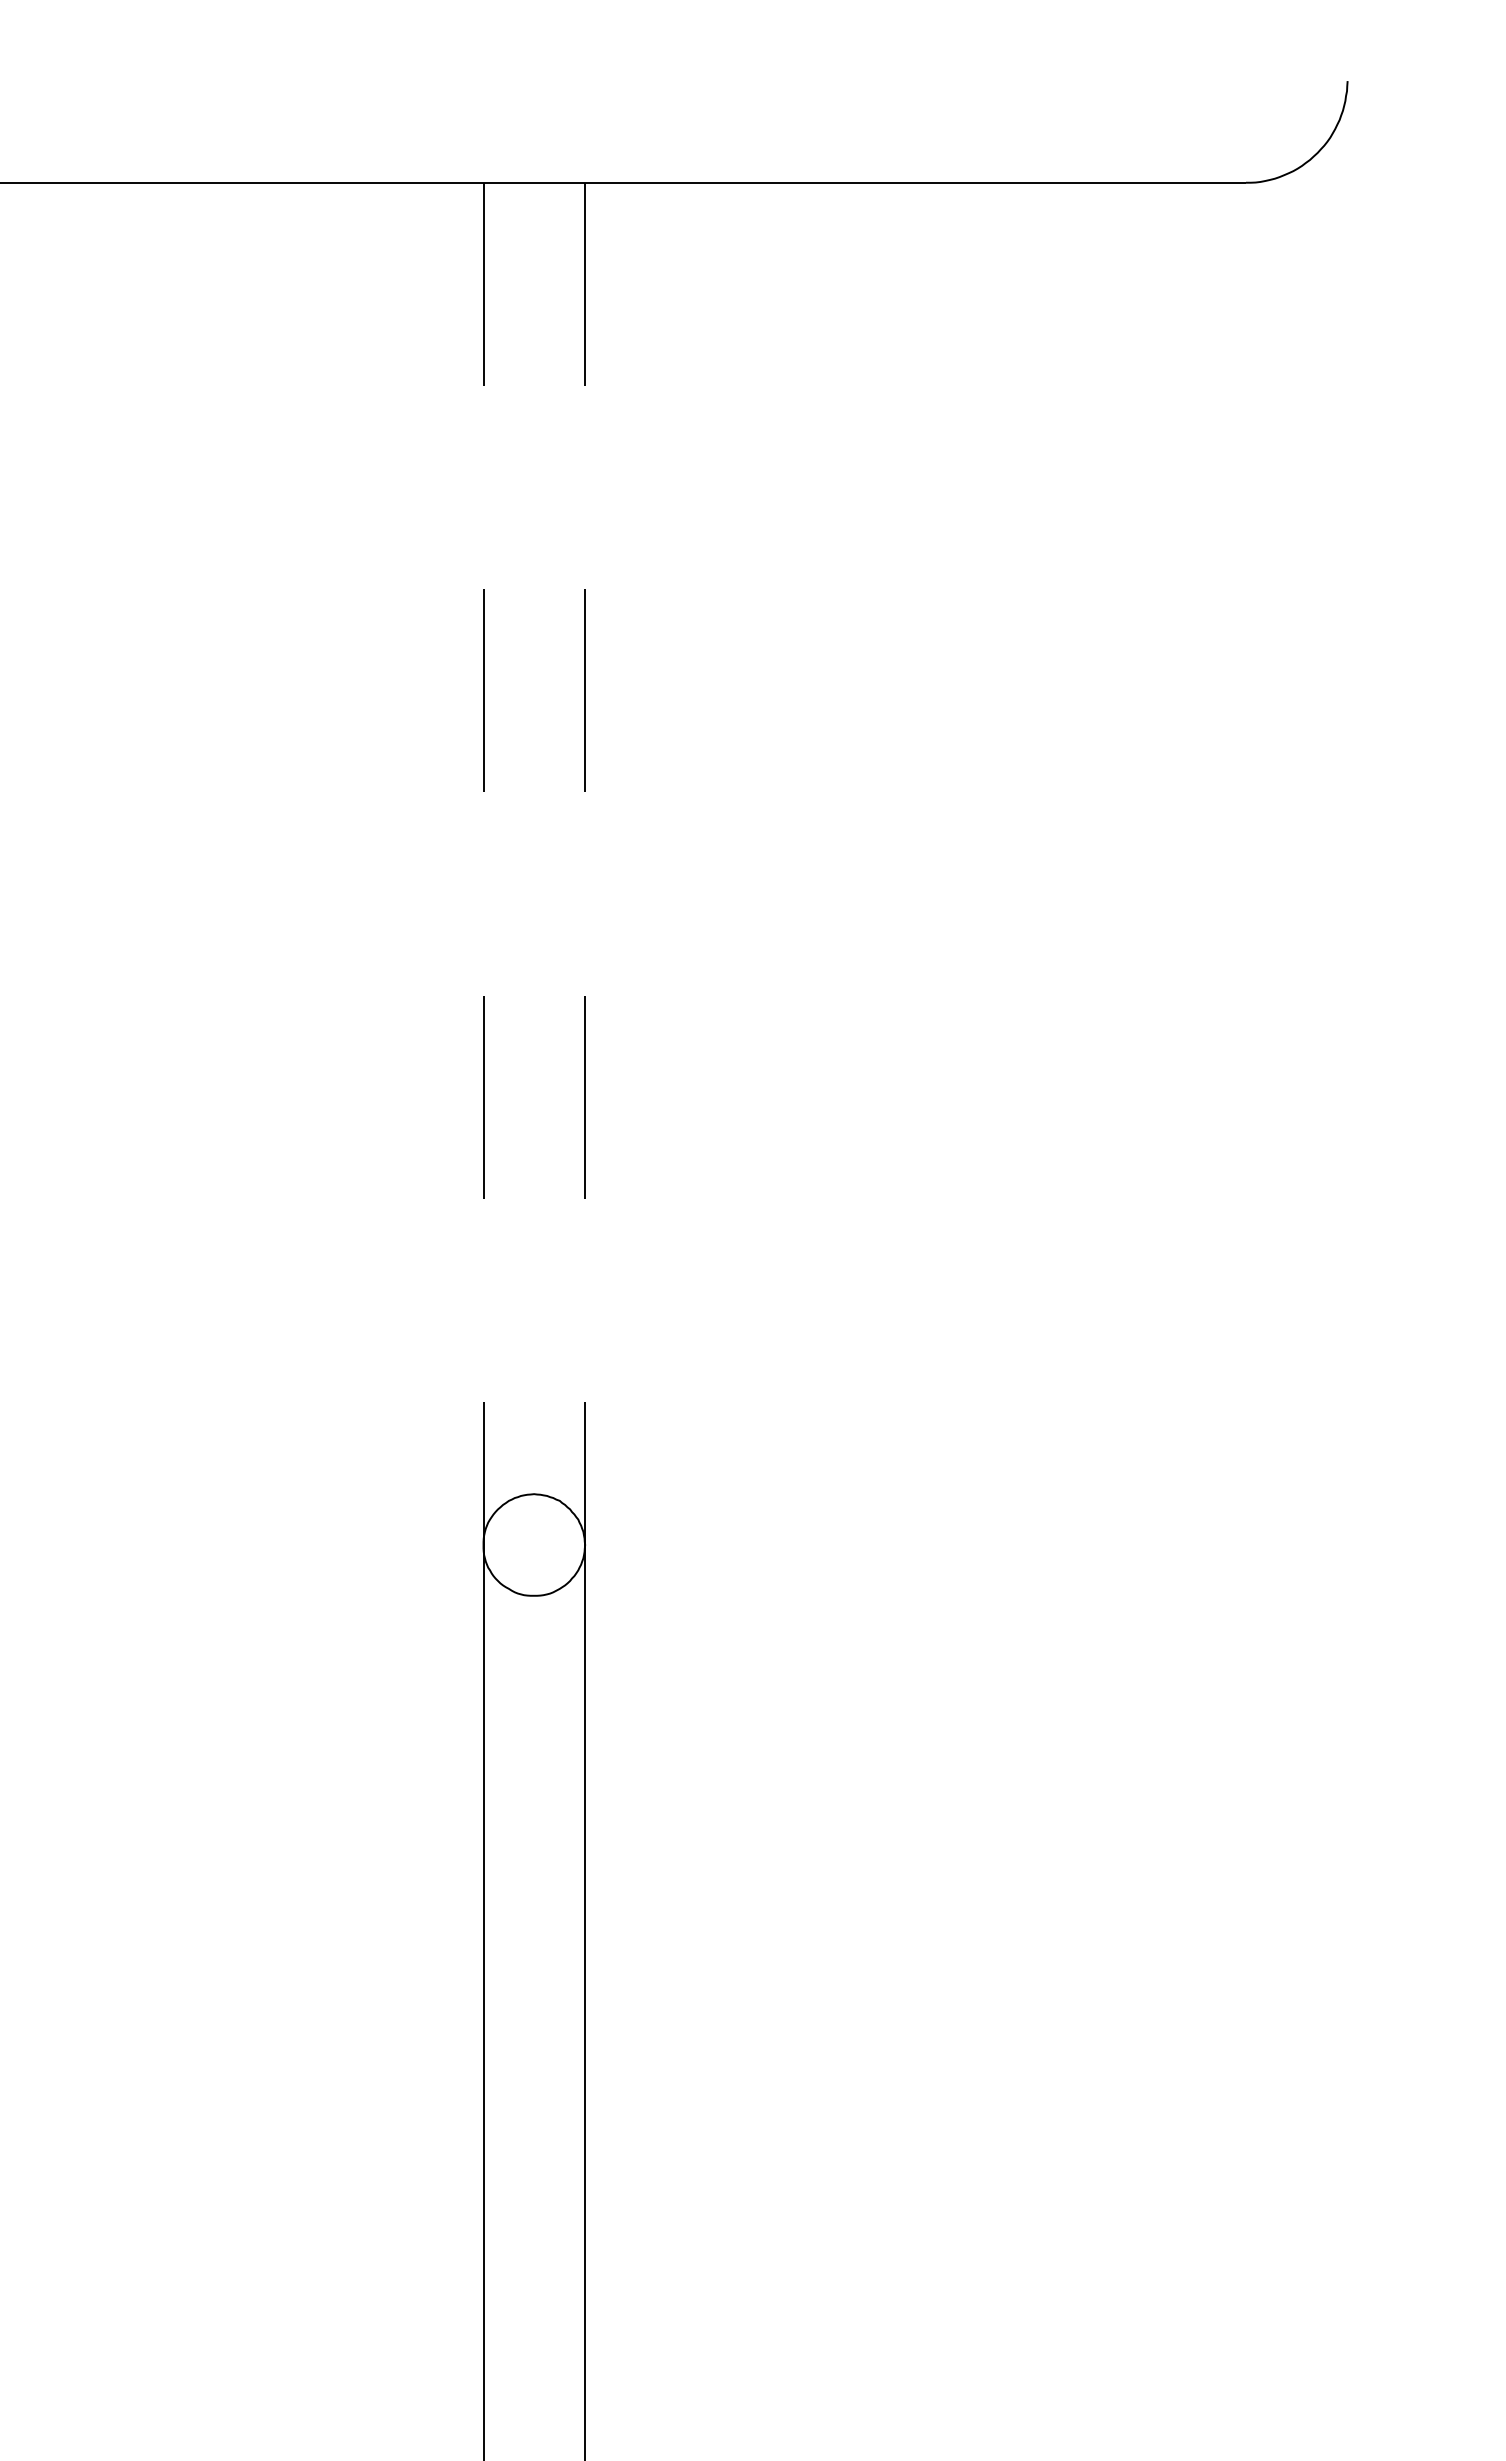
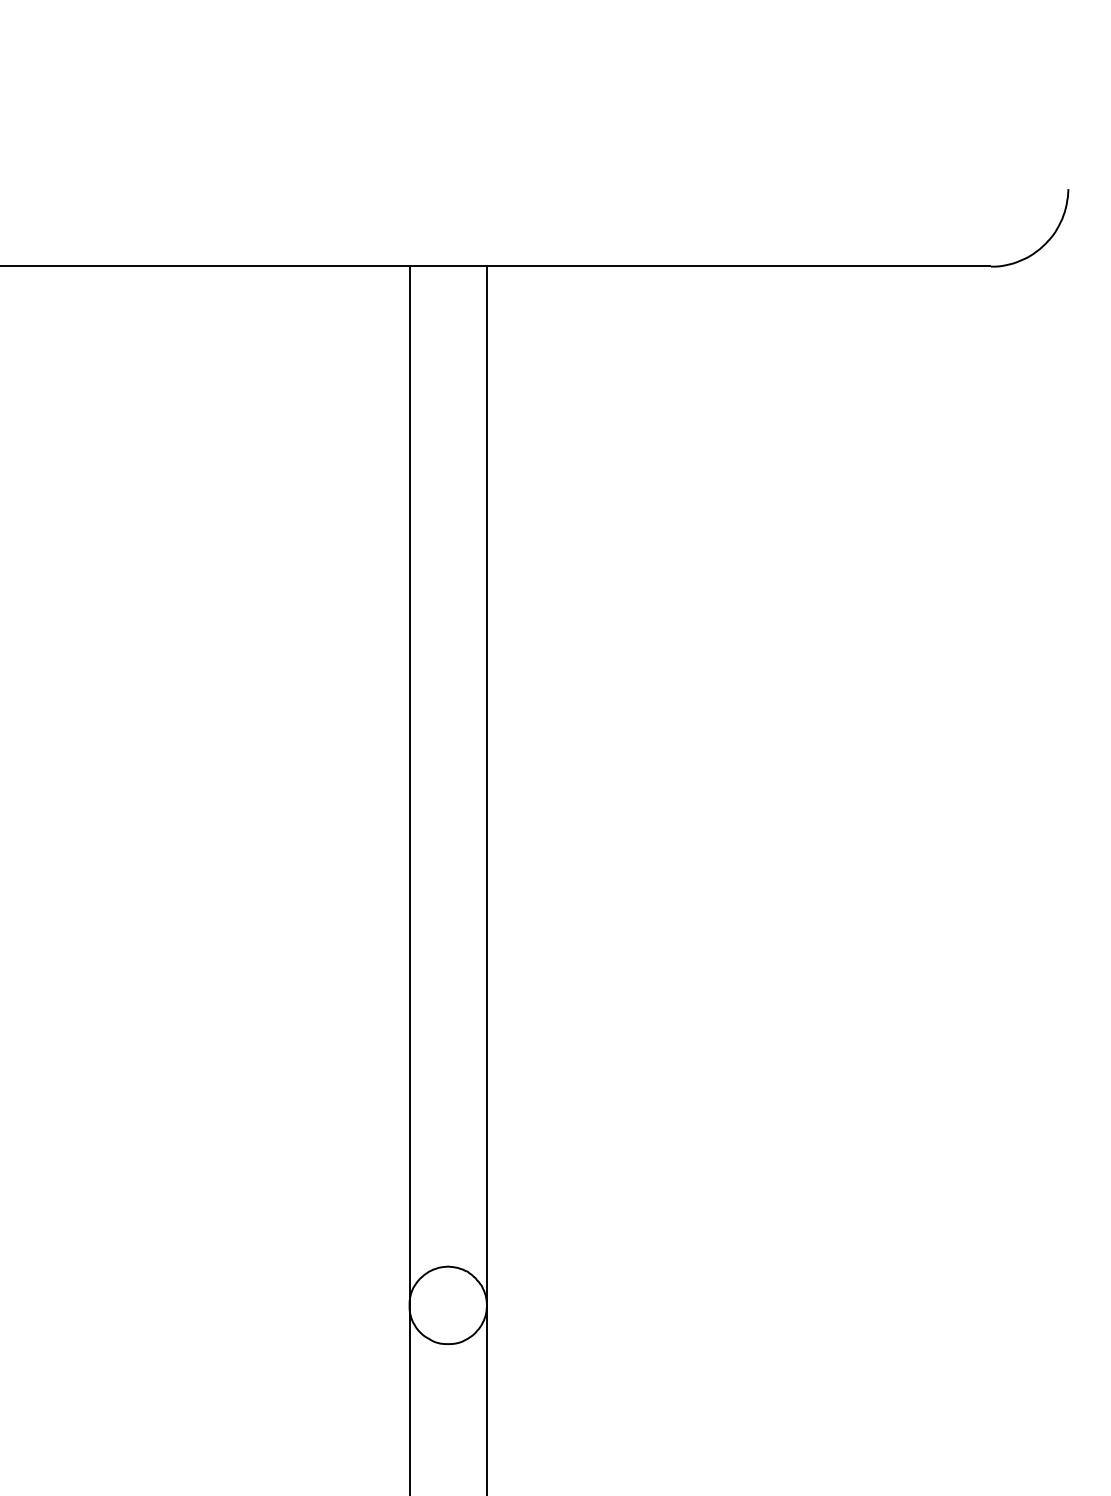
line: (483, 864) -> (409, 786), dashed -> solid
line: (585, 864) -> (487, 786), dashed -> solid

